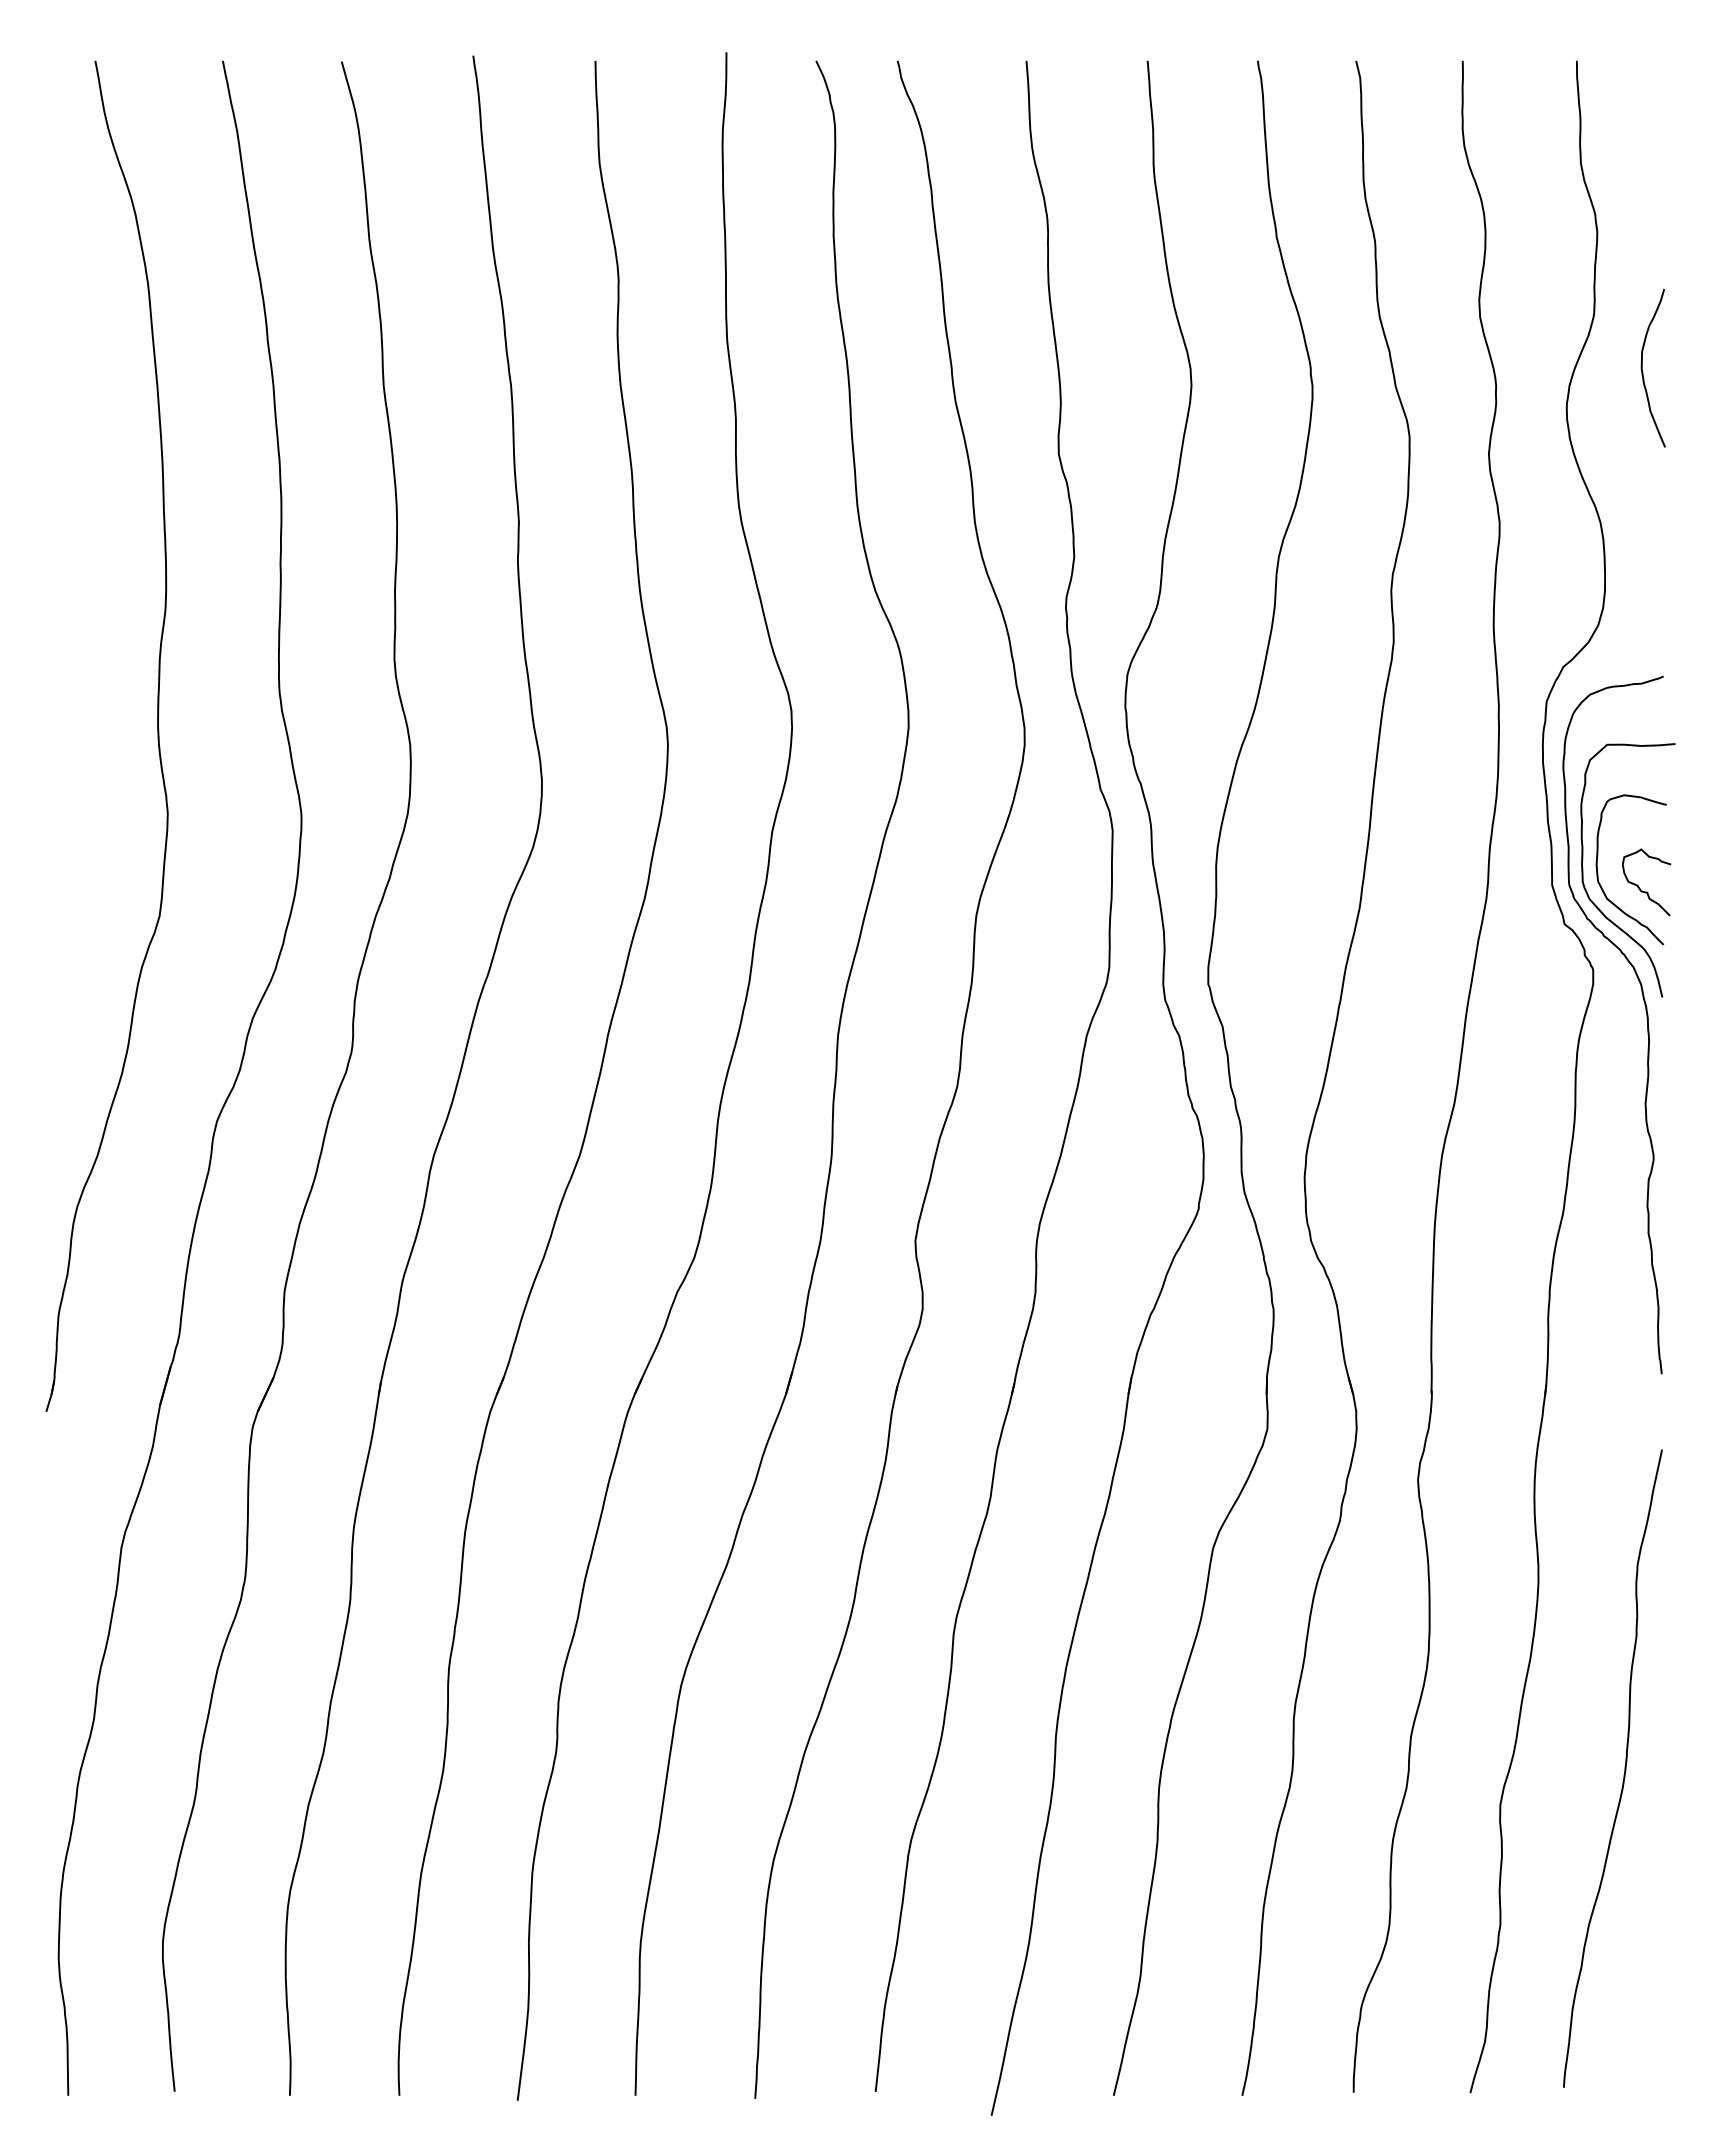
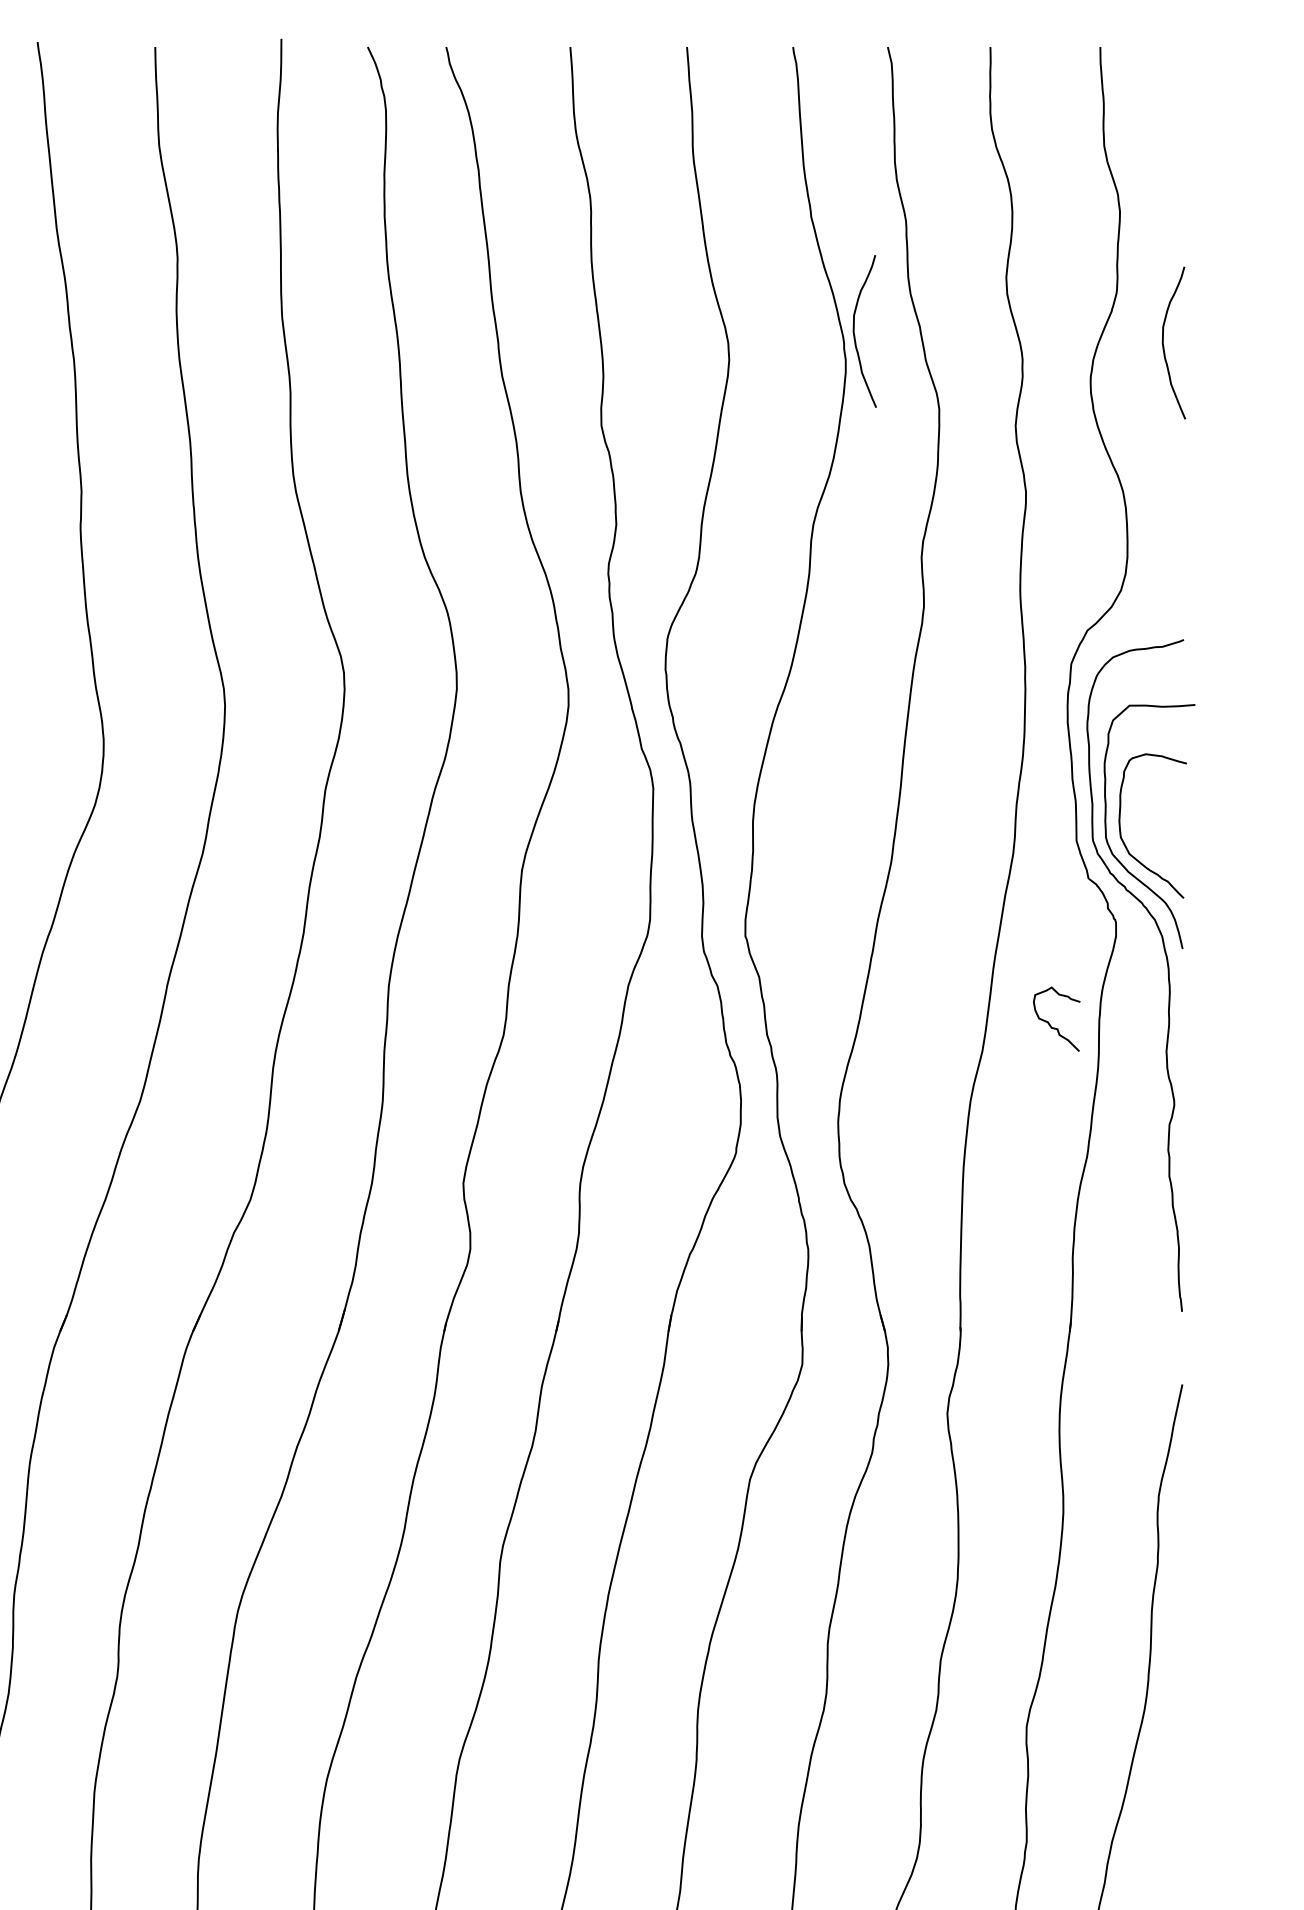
curve: (1321, 355) -> (854, 330), added
curve: (1639, 886) -> (1049, 1023), moved

